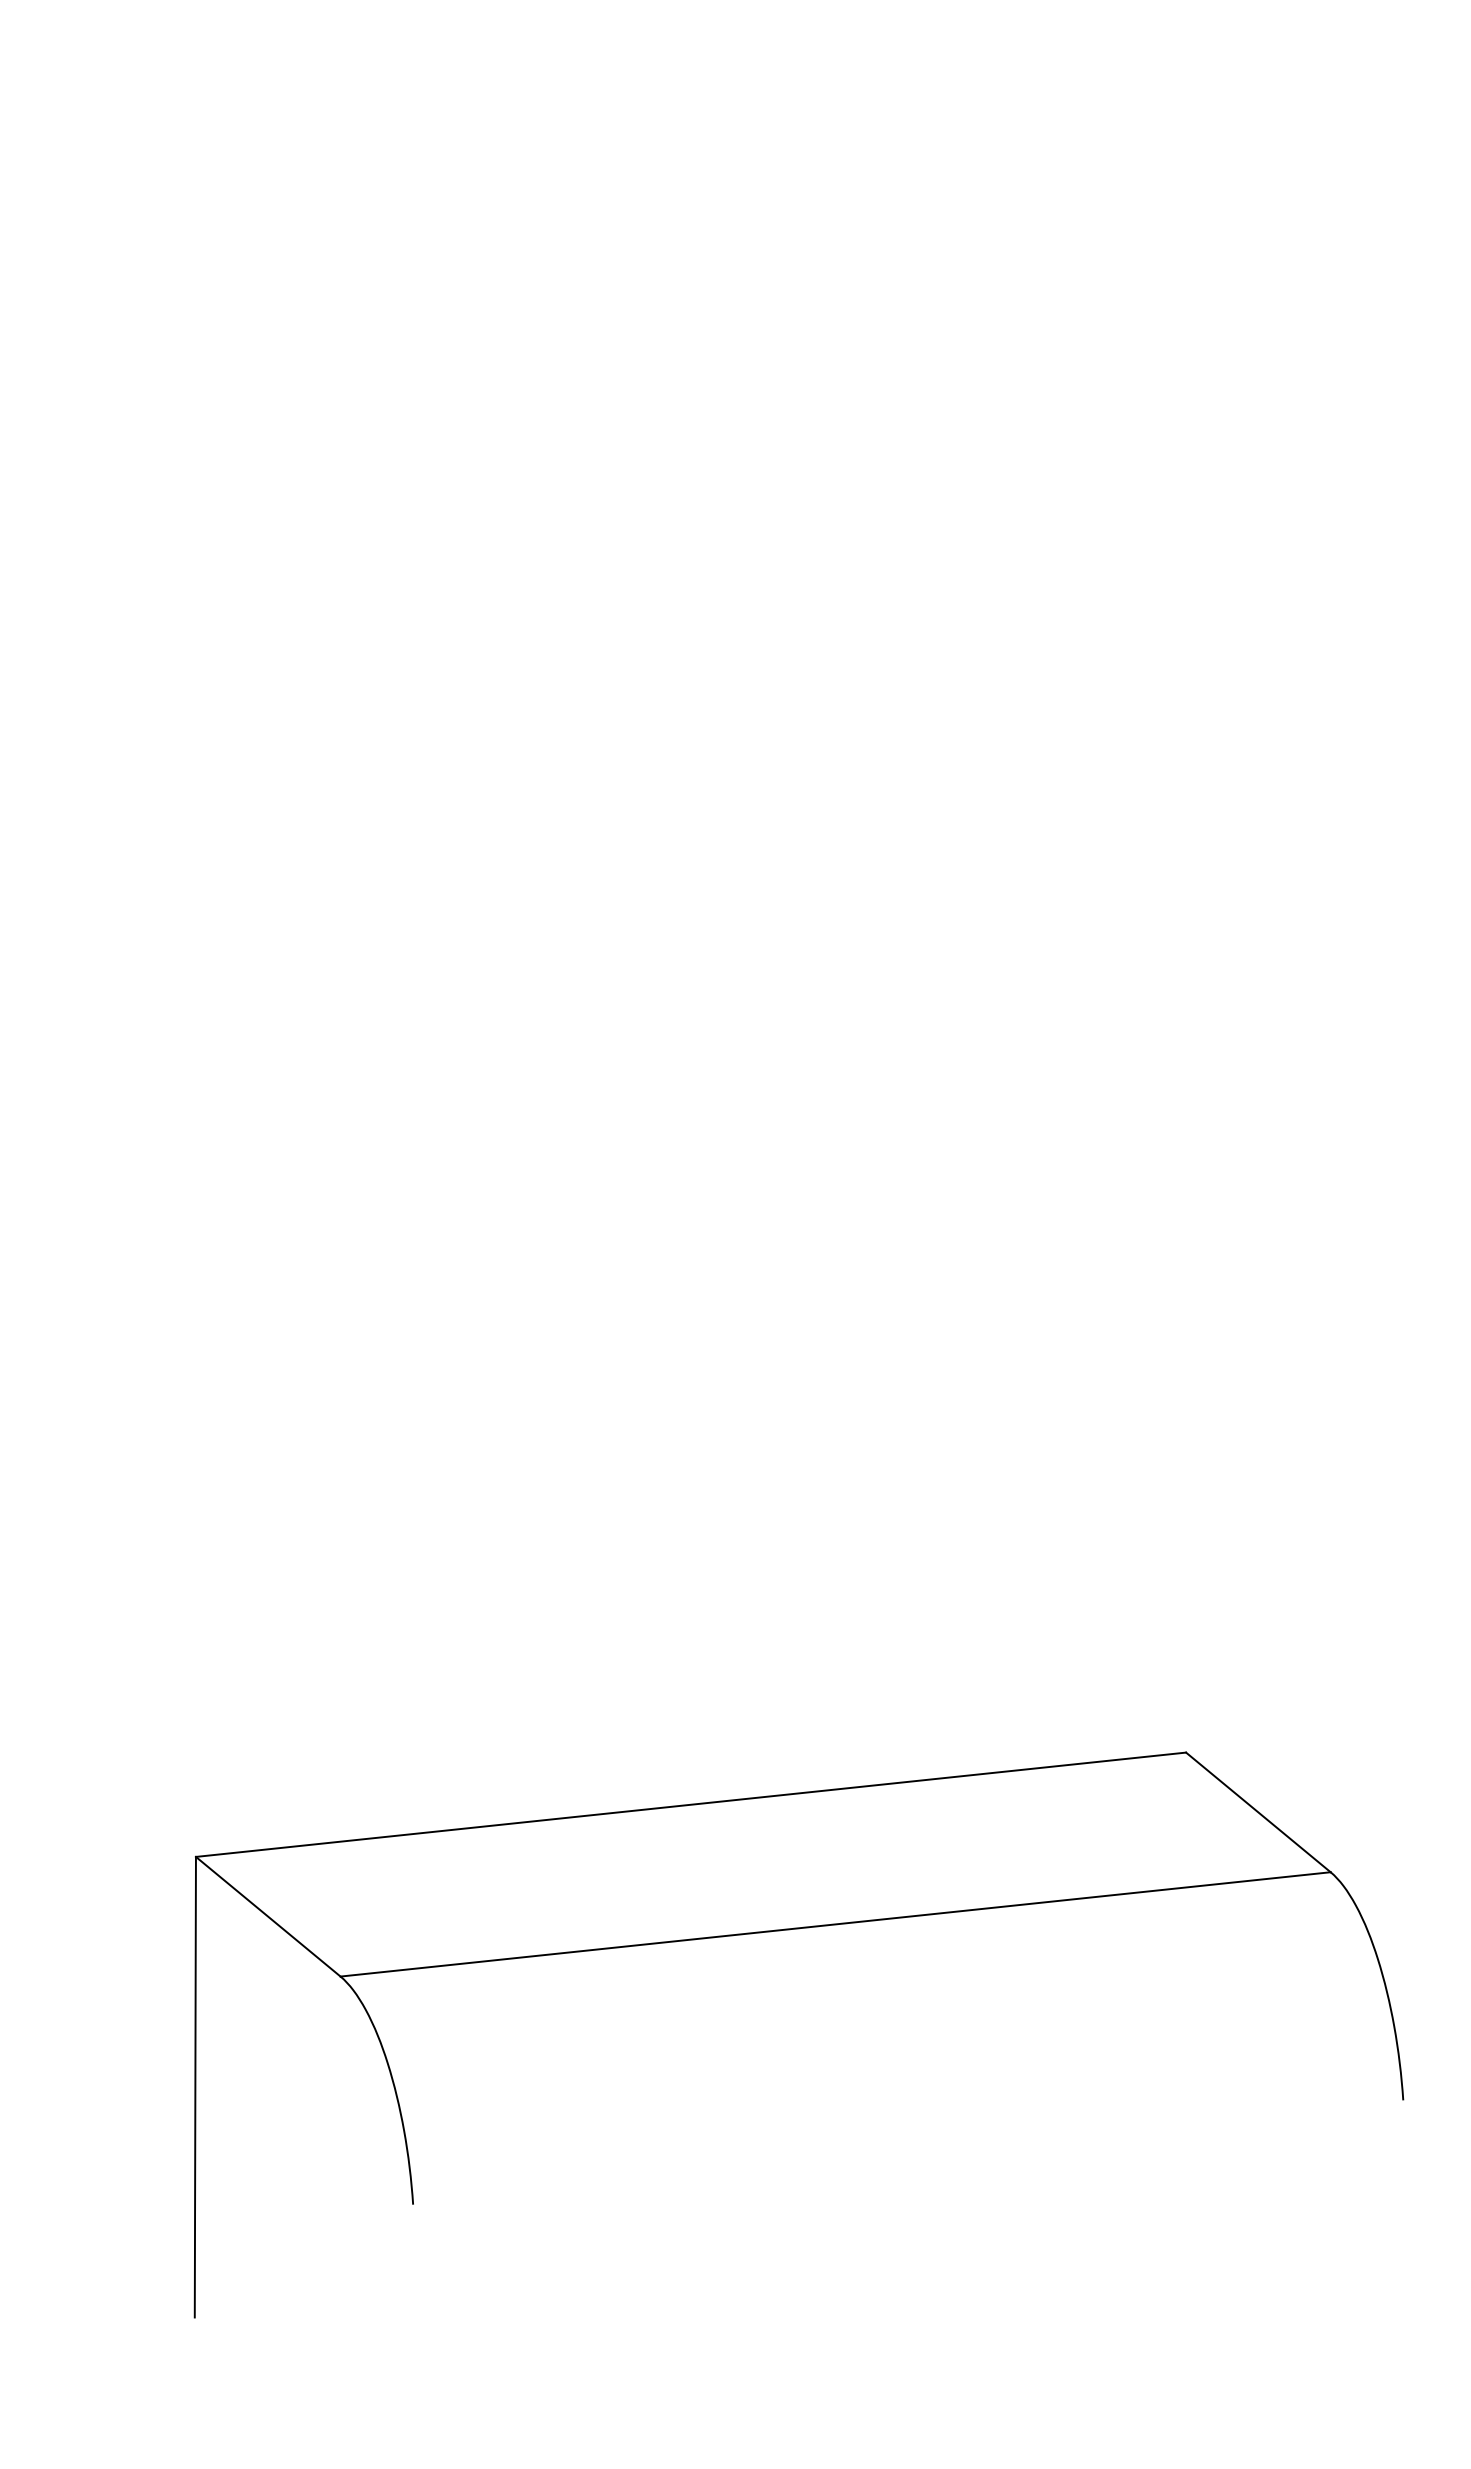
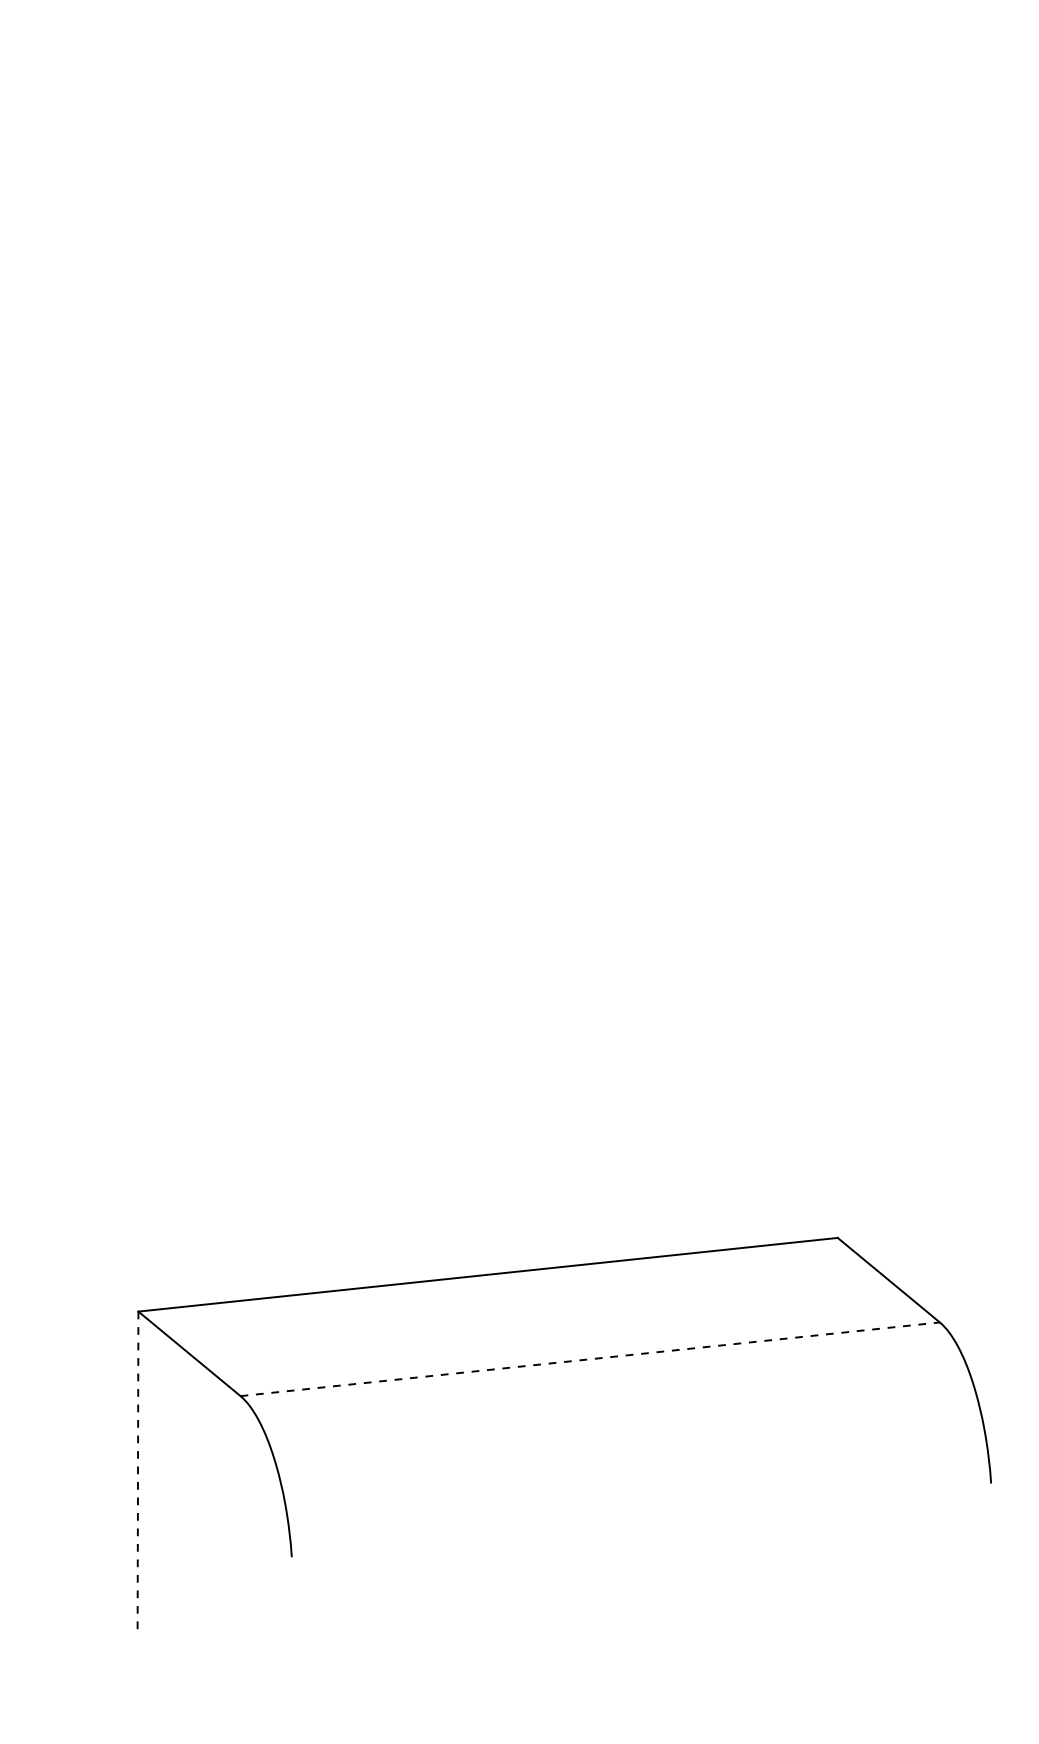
line: (835, 1924) -> (590, 1359), solid -> dashed
line: (195, 2087) -> (138, 1474), solid -> dashed

